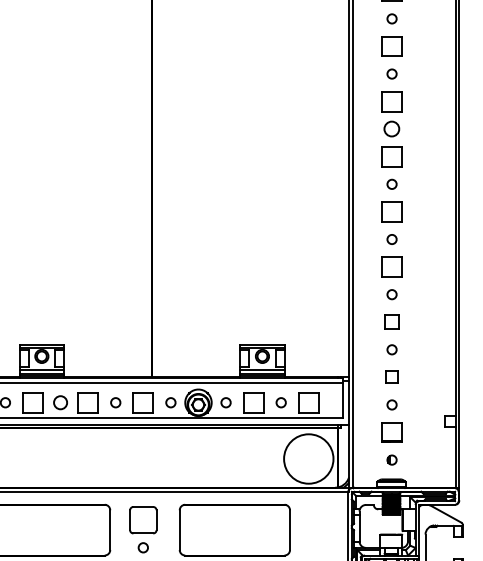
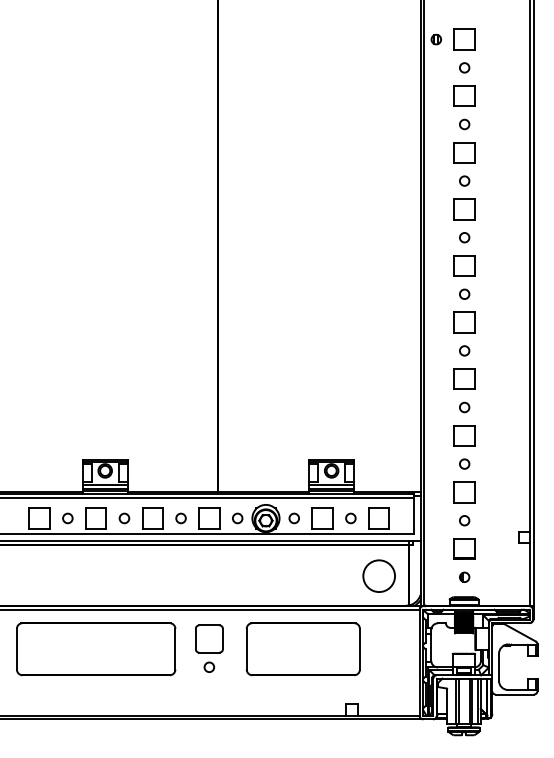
circle: (391, 129) -> (464, 237), size x0.62
part: (391, 321) -> (464, 435), size x1.43
part: (391, 377) -> (464, 492), size x1.67
circle: (60, 402) -> (124, 518), size x0.71
circle: (309, 459) -> (379, 576), size x0.62

